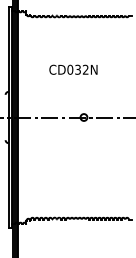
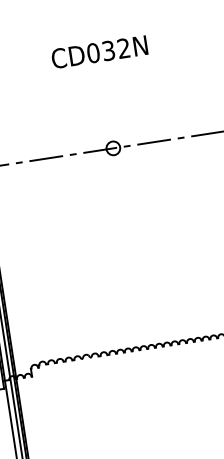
text: (73, 69) -> (99, 51), moved

